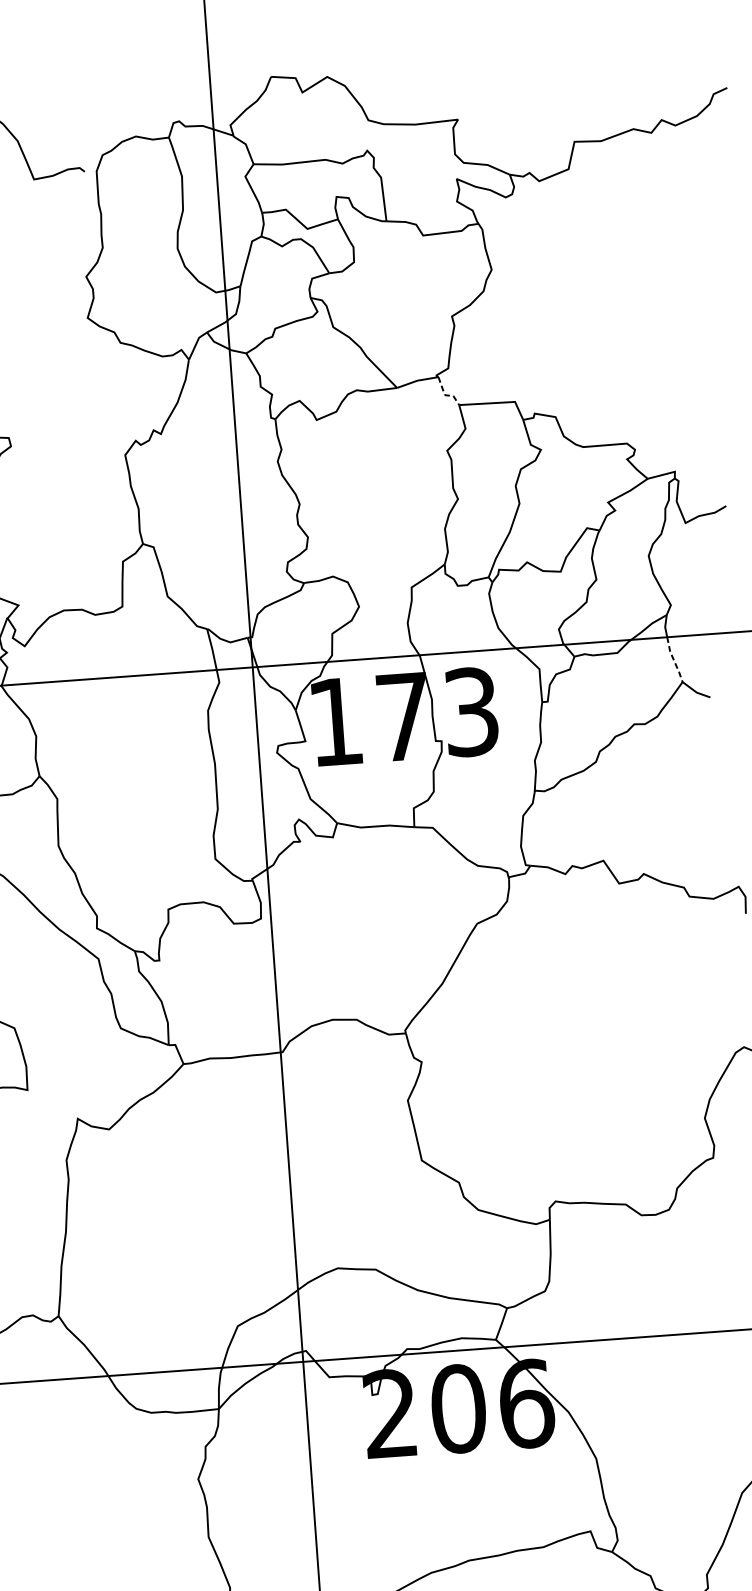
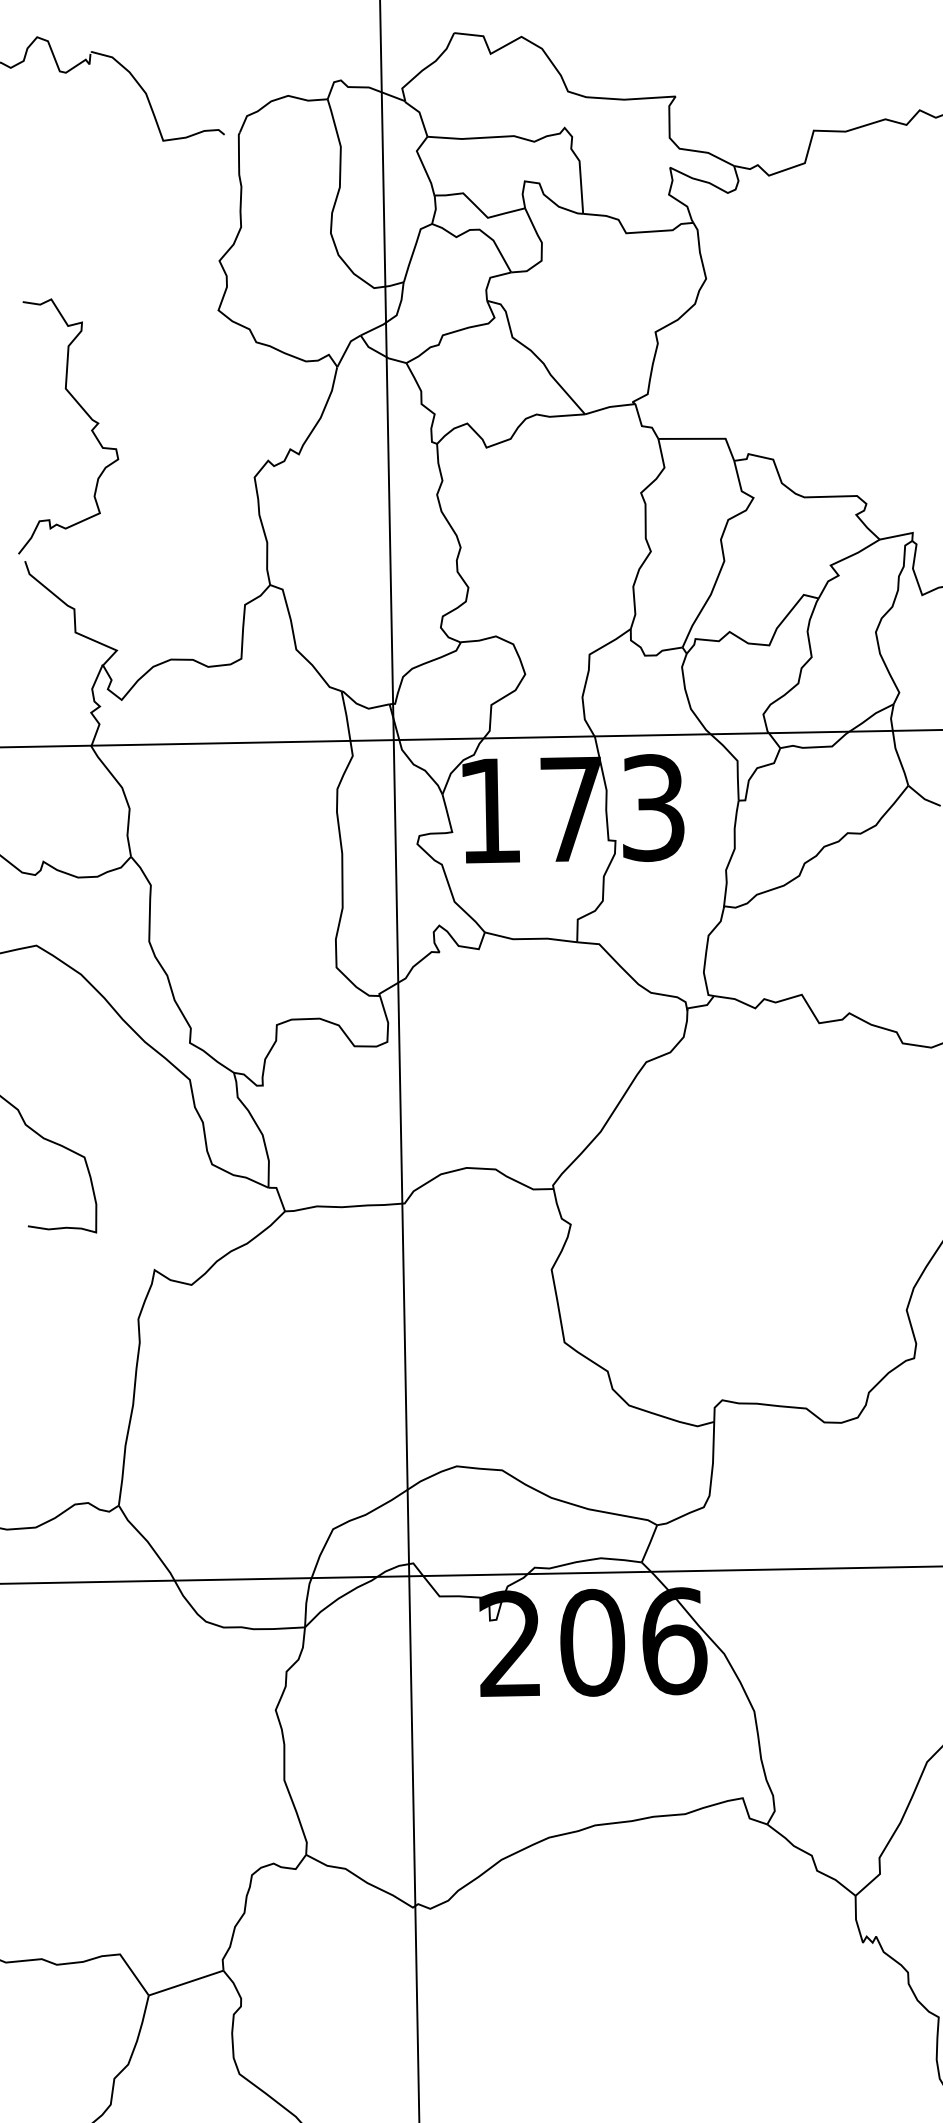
line: (444, 395) -> (641, 426), dashed -> solid
line: (674, 659) -> (899, 758), dashed -> solid

